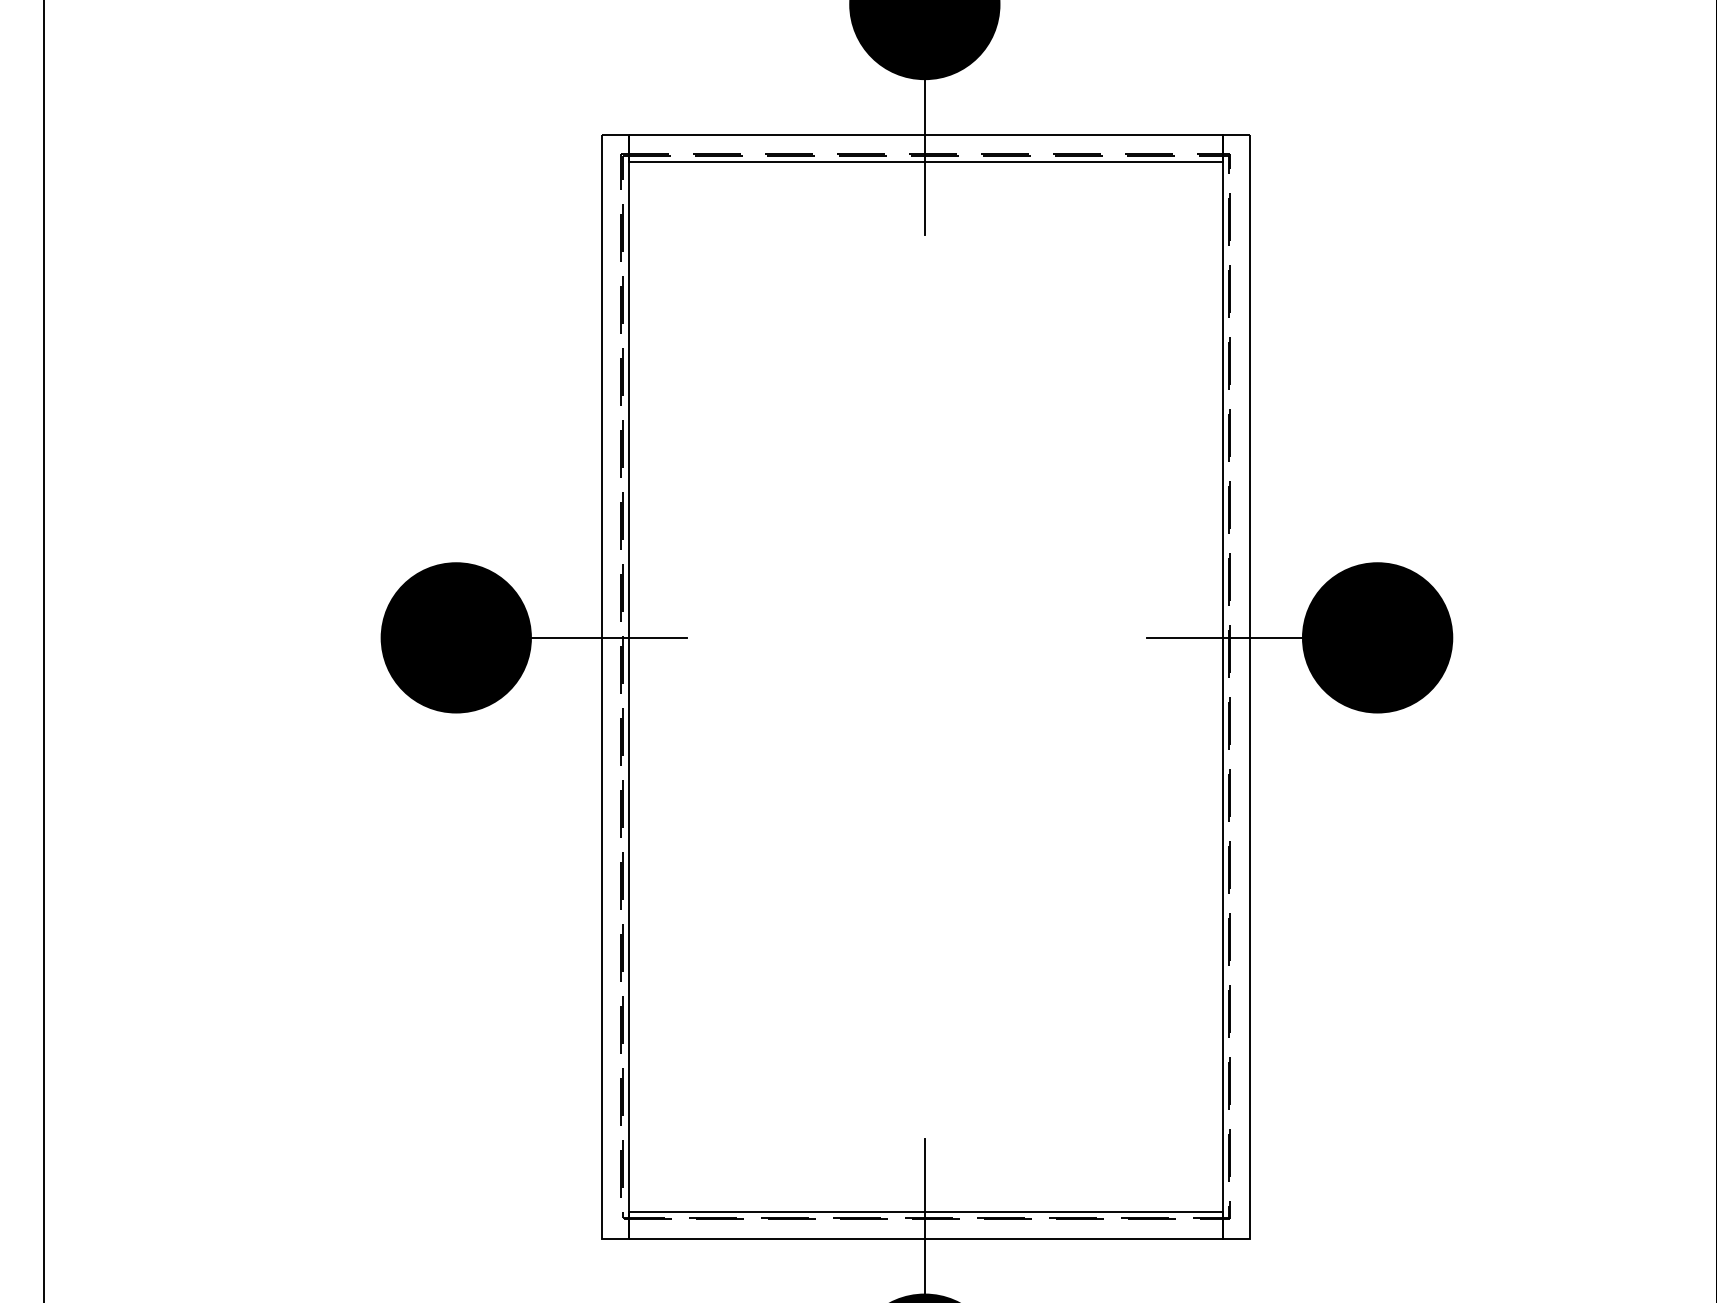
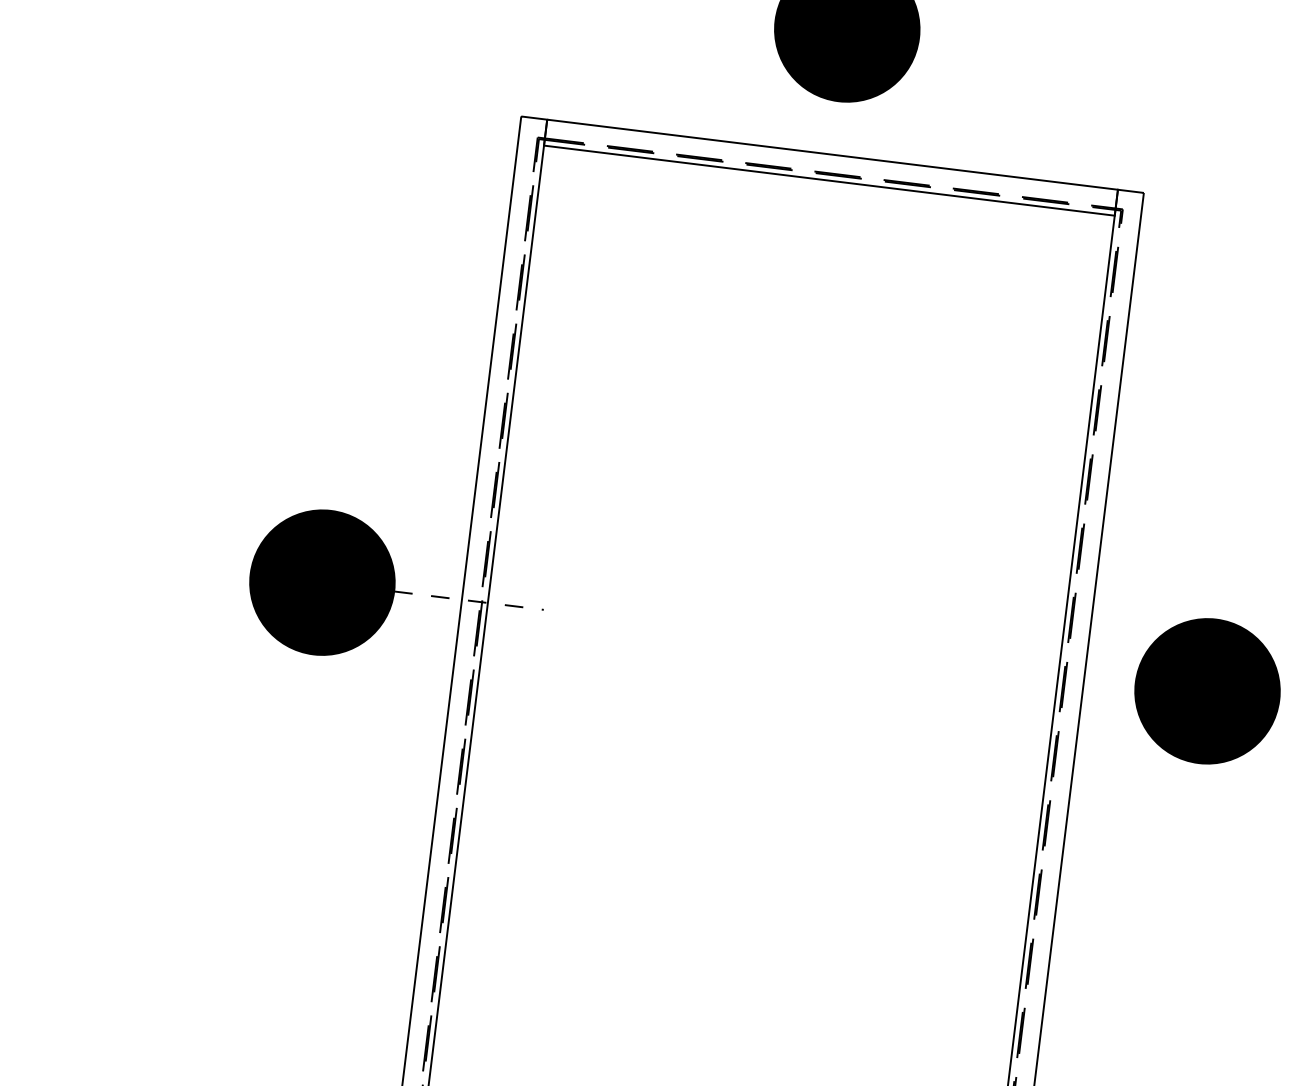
line: (924, 156) -> (829, 175), removed
line: (608, 637) -> (468, 600), solid -> dashed
line: (1224, 637) -> (1060, 672), removed

